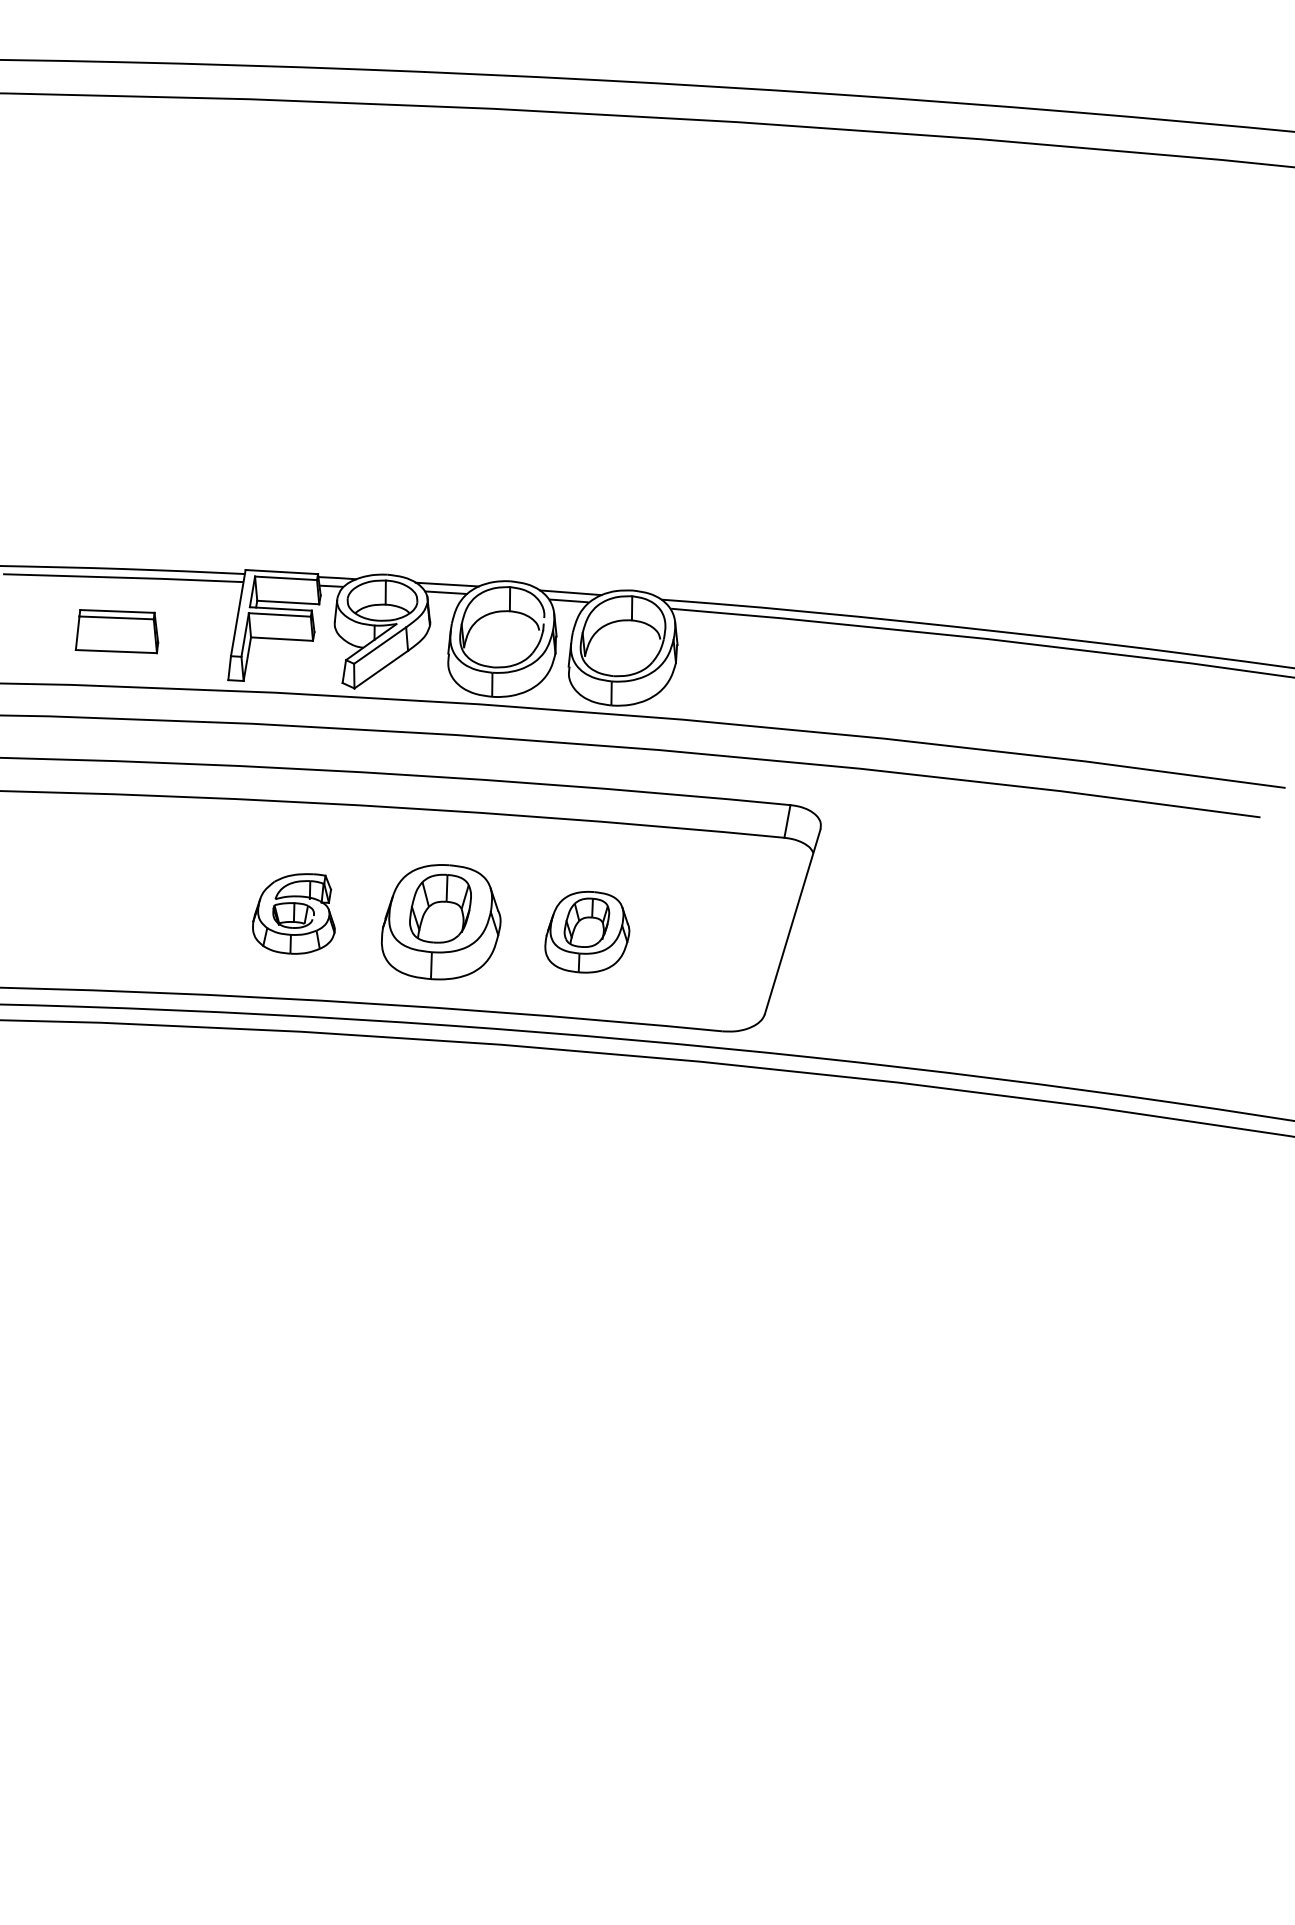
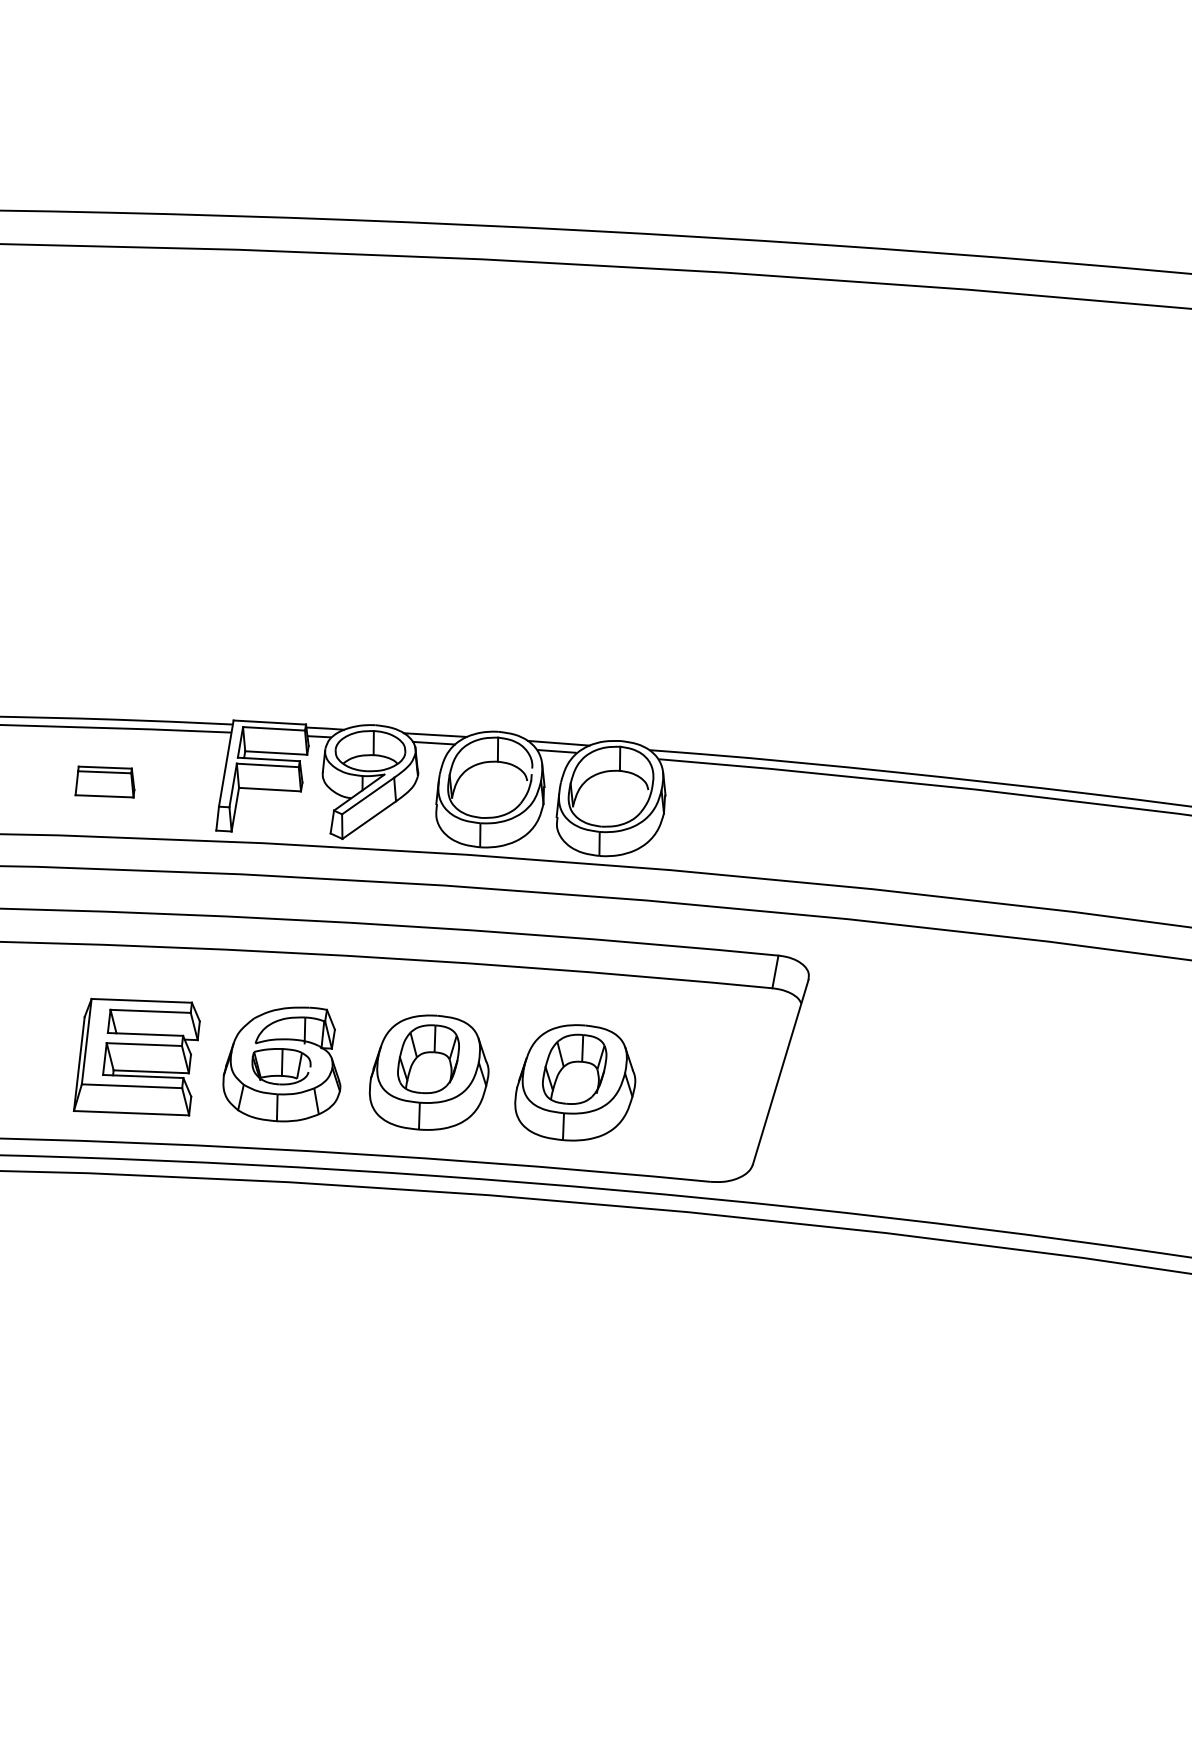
part: (116, 631) -> (104, 781), size x0.71
part: (148, 906) -> (136, 1056), added
part: (293, 913) -> (281, 1063), size x1.43
part: (587, 931) -> (575, 1081), size x1.43

